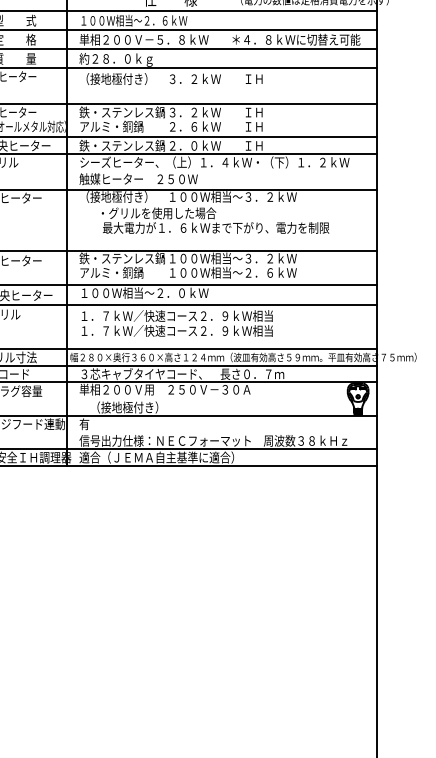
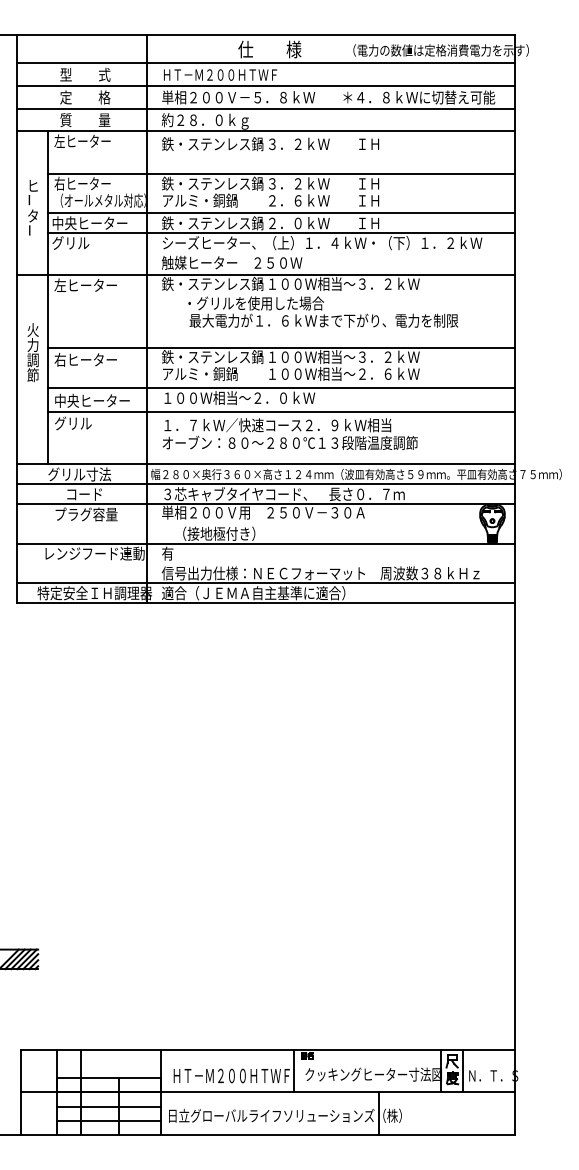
text: (133, 20) -> (226, 74), １００Ｗ相当～２．６ｋＷ -> ＨＴ－Ｍ２００ＨＴＷＦ
text: (122, 79) -> (212, 144), （接地極付き） -> 鉄・ステンレス鍋
text: (122, 196) -> (212, 283), （接地極付き） -> 鉄・ステンレス鍋
text: (187, 330) -> (289, 442), １．７ｋＷ／快速コース２．９ｋＷ相当 -> オーブン：８０～２８０℃１３段階温度調節

